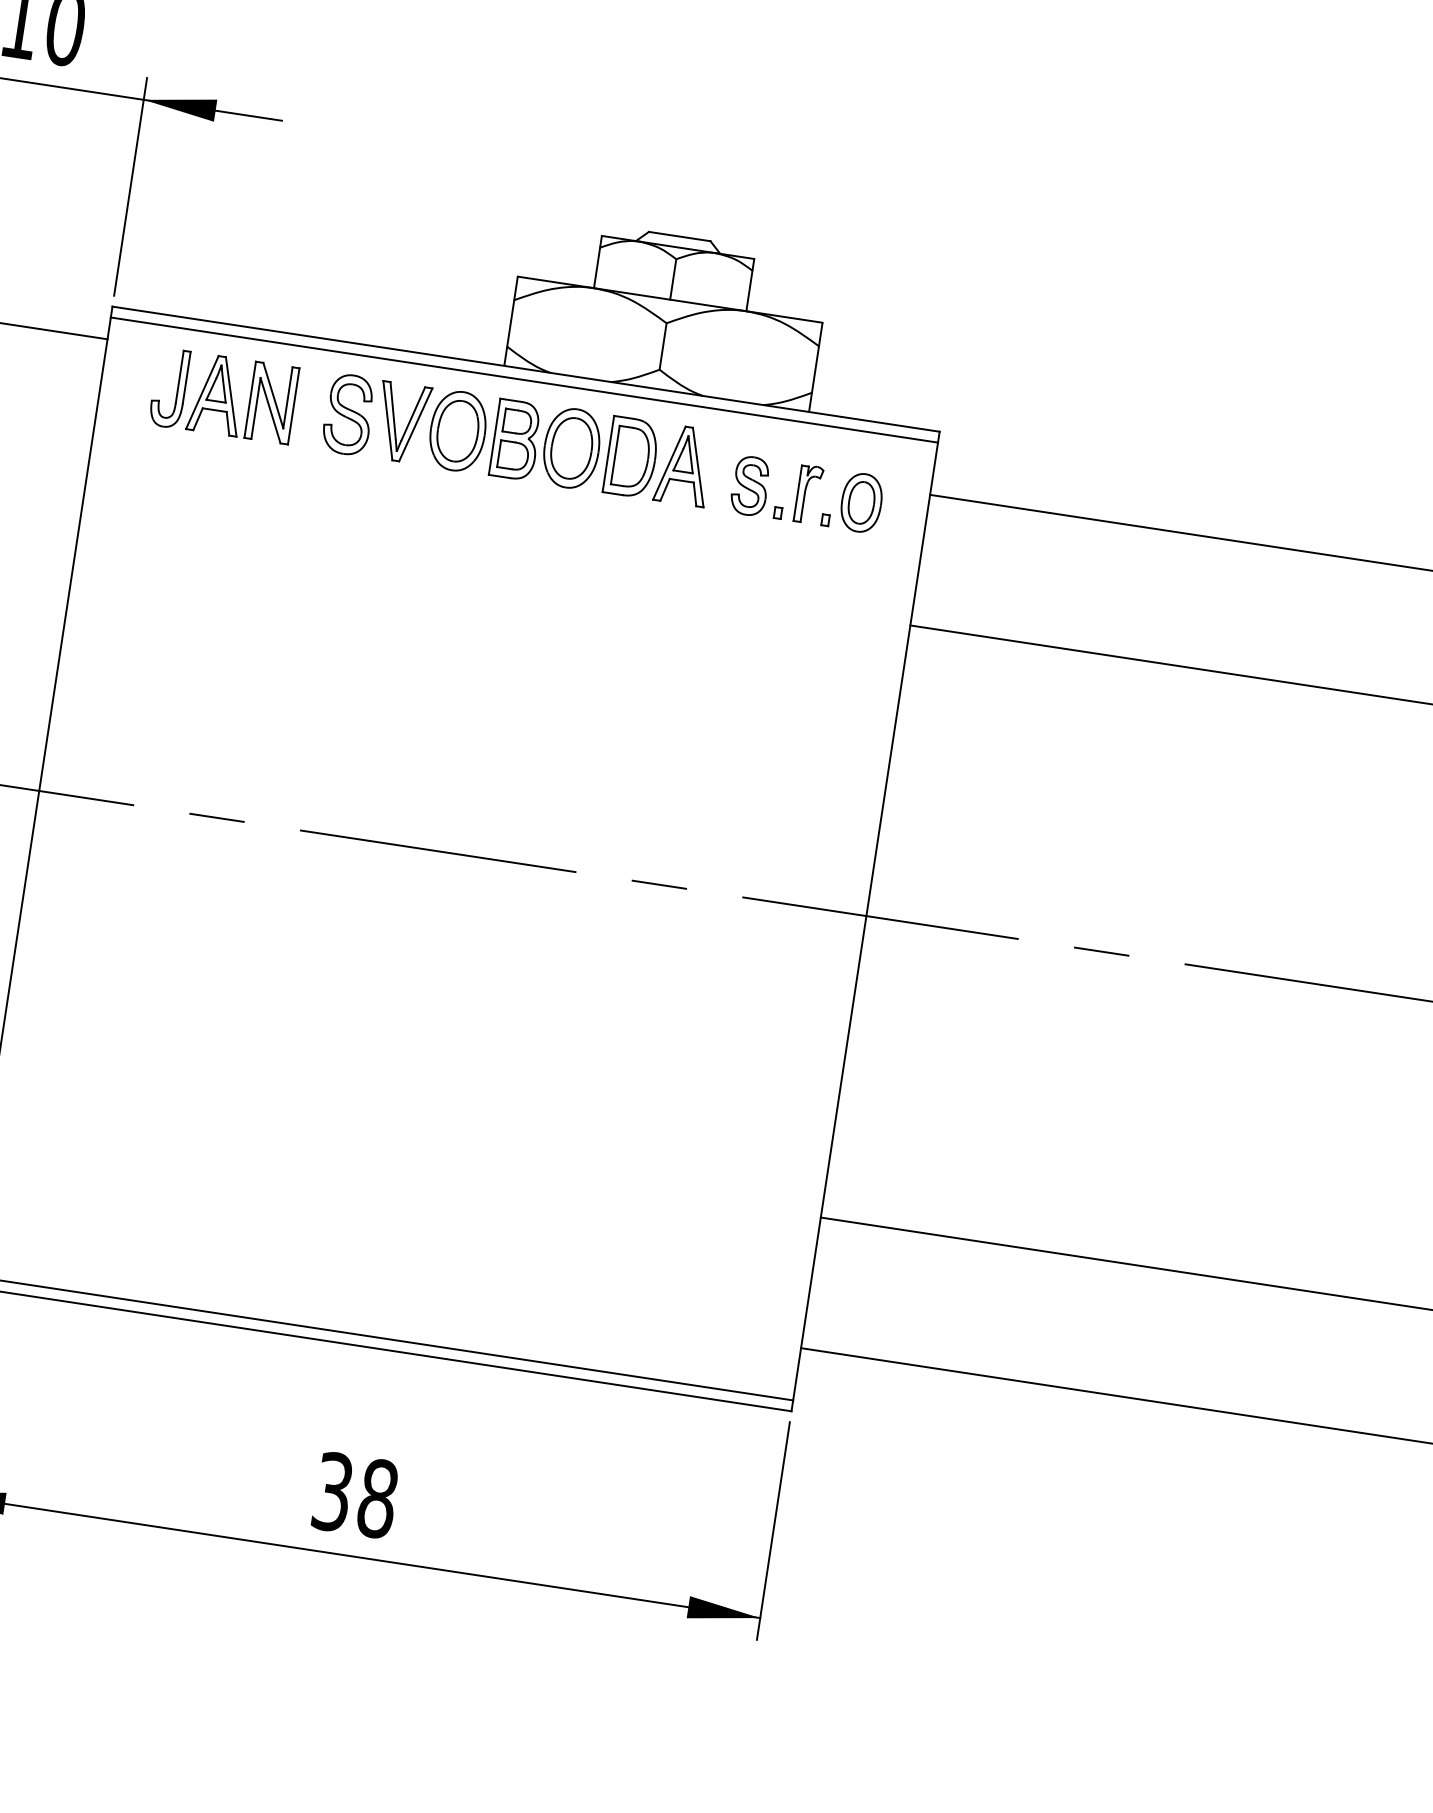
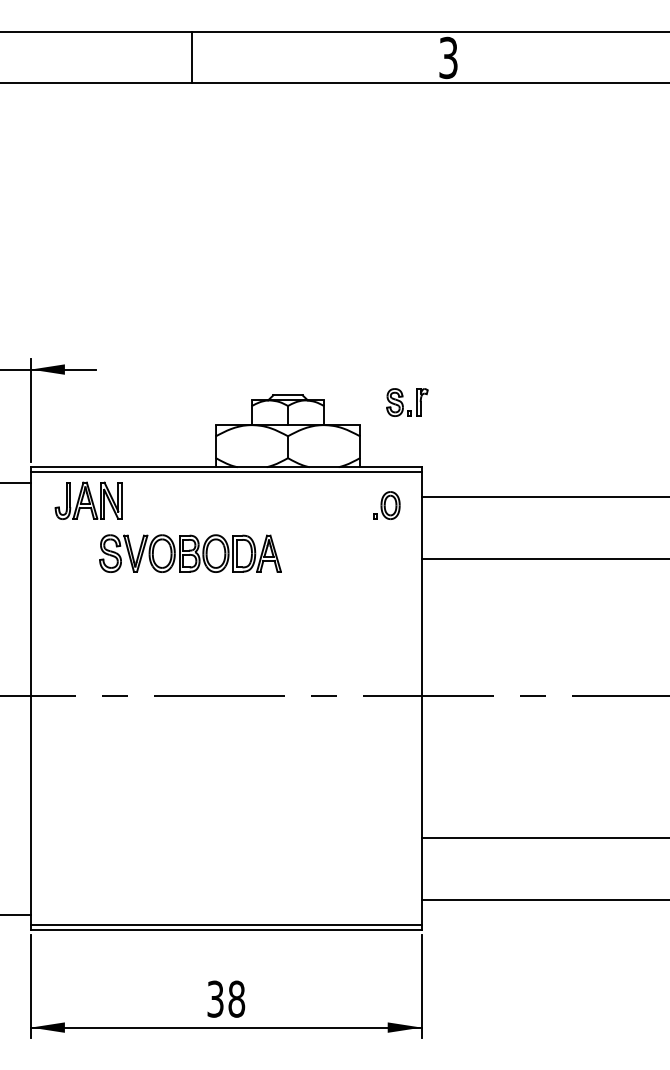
part: (517, 439) -> (190, 553), moved
part: (776, 489) -> (407, 402), moved

